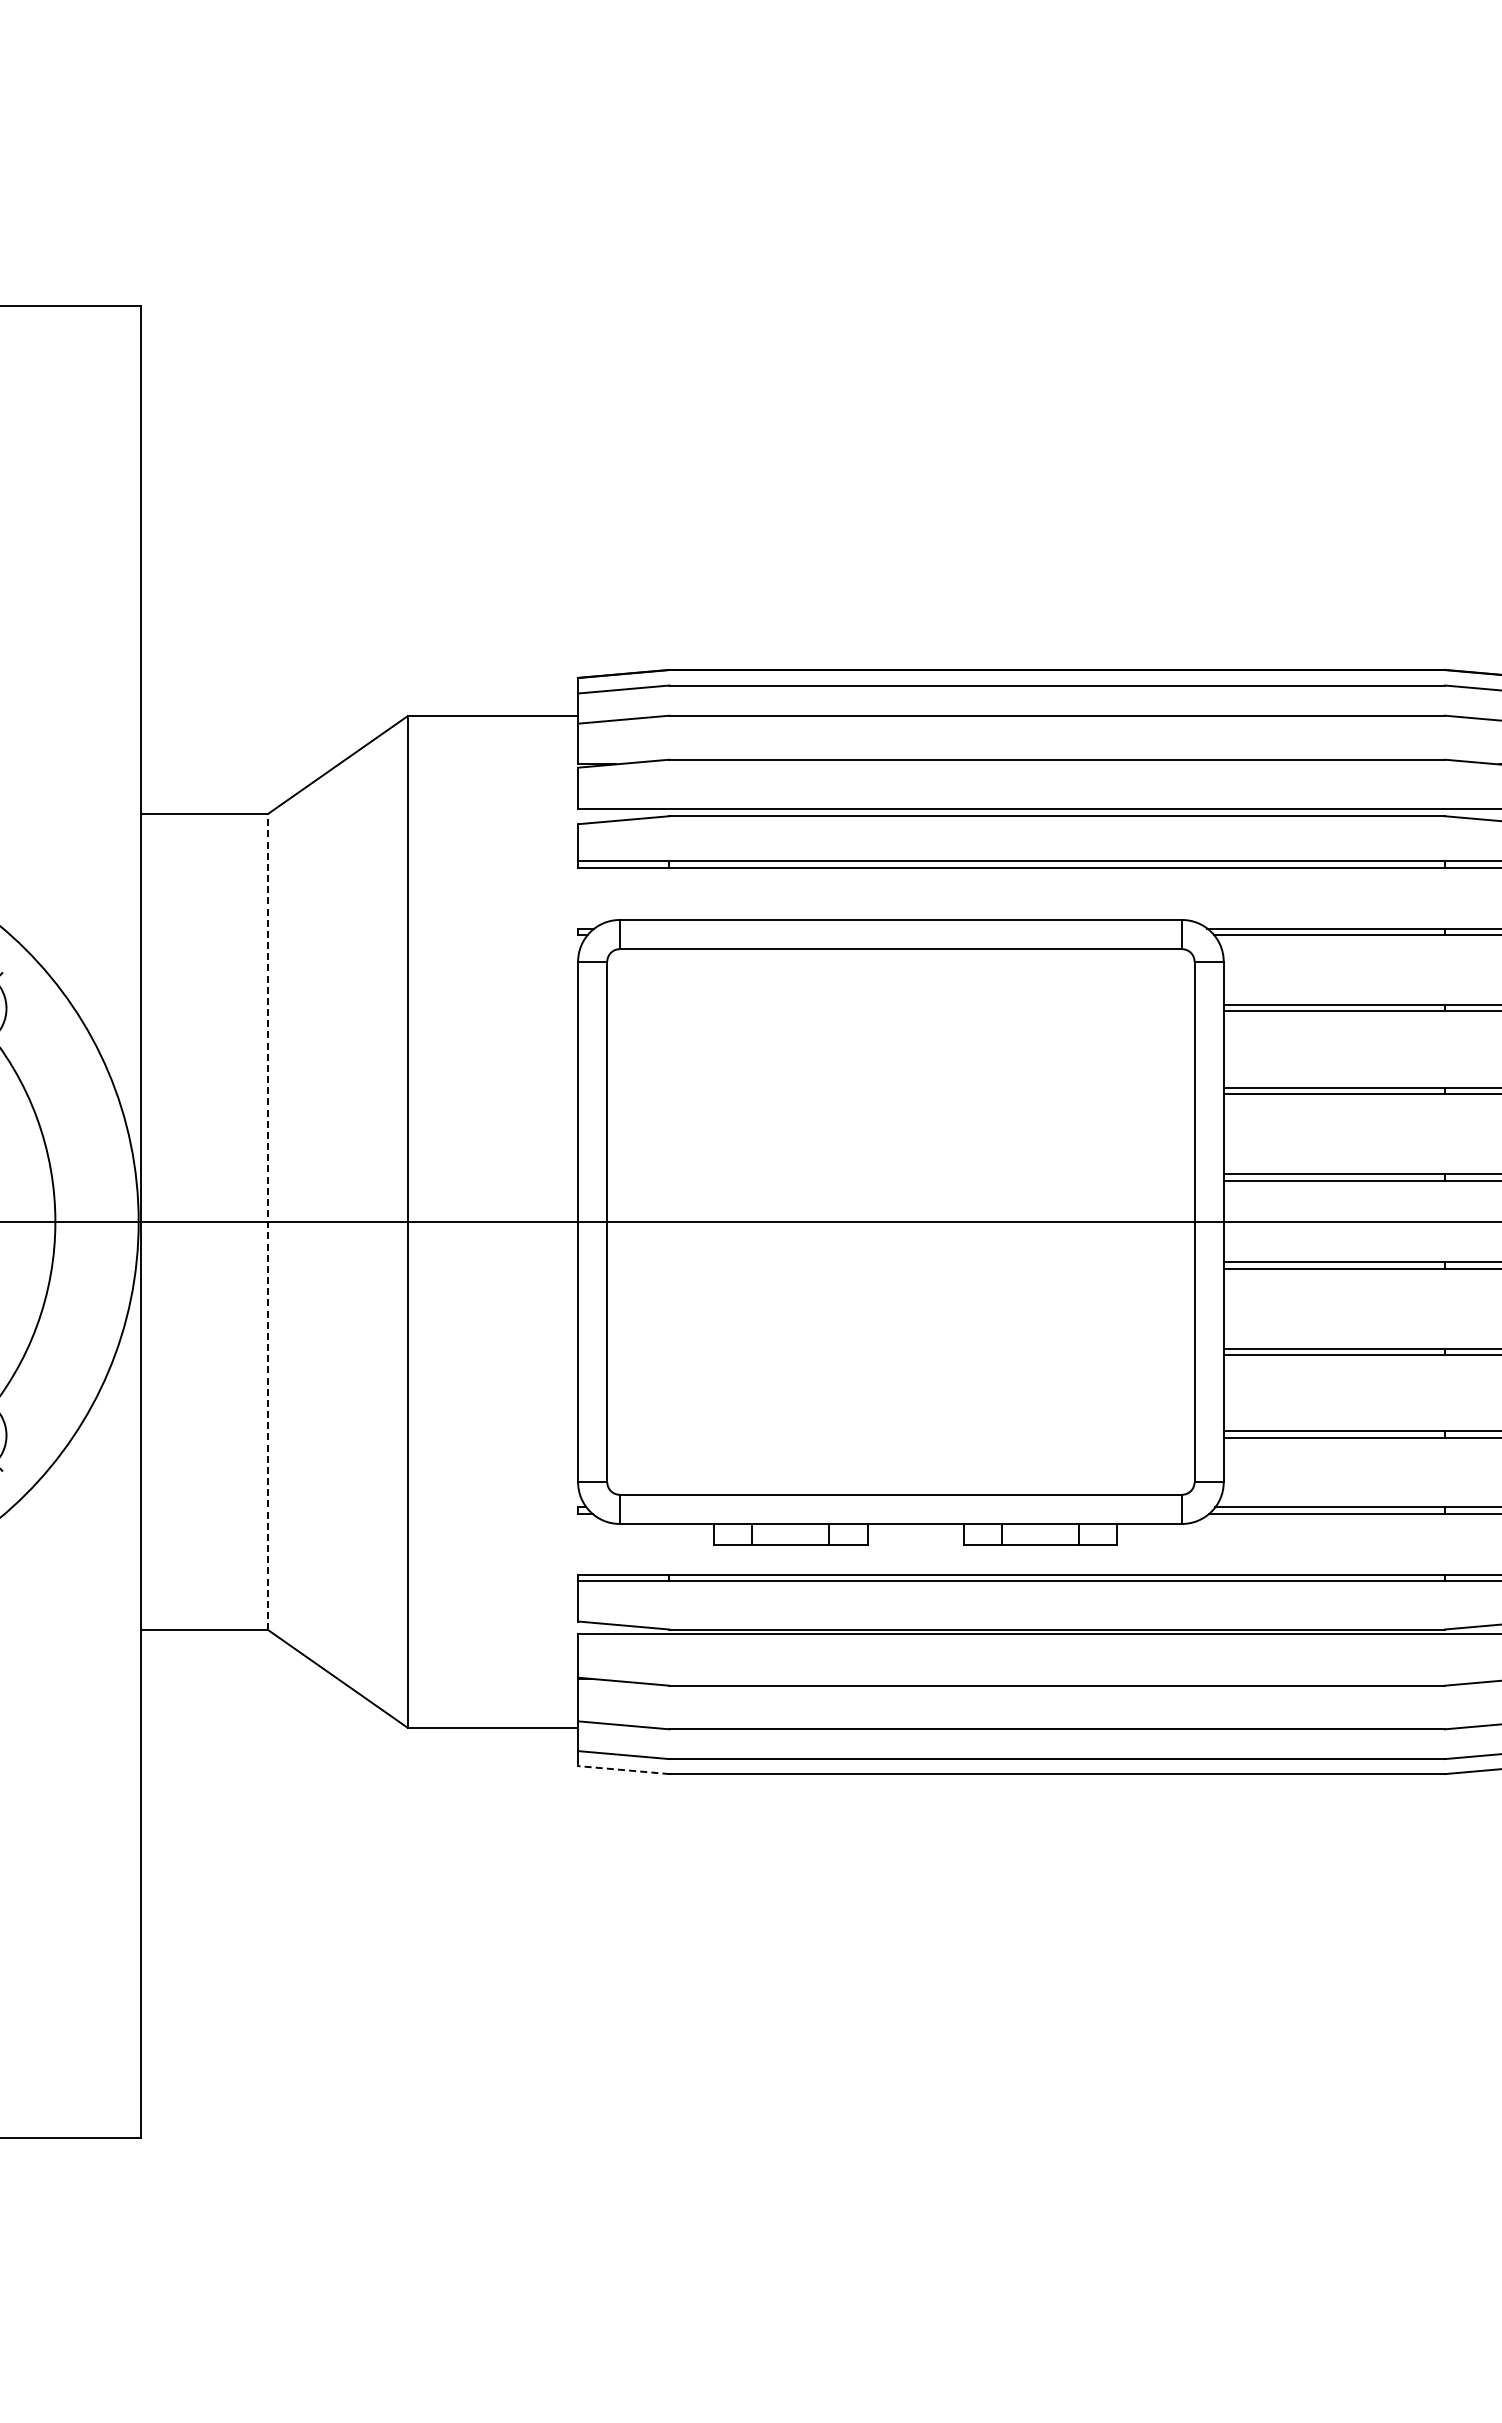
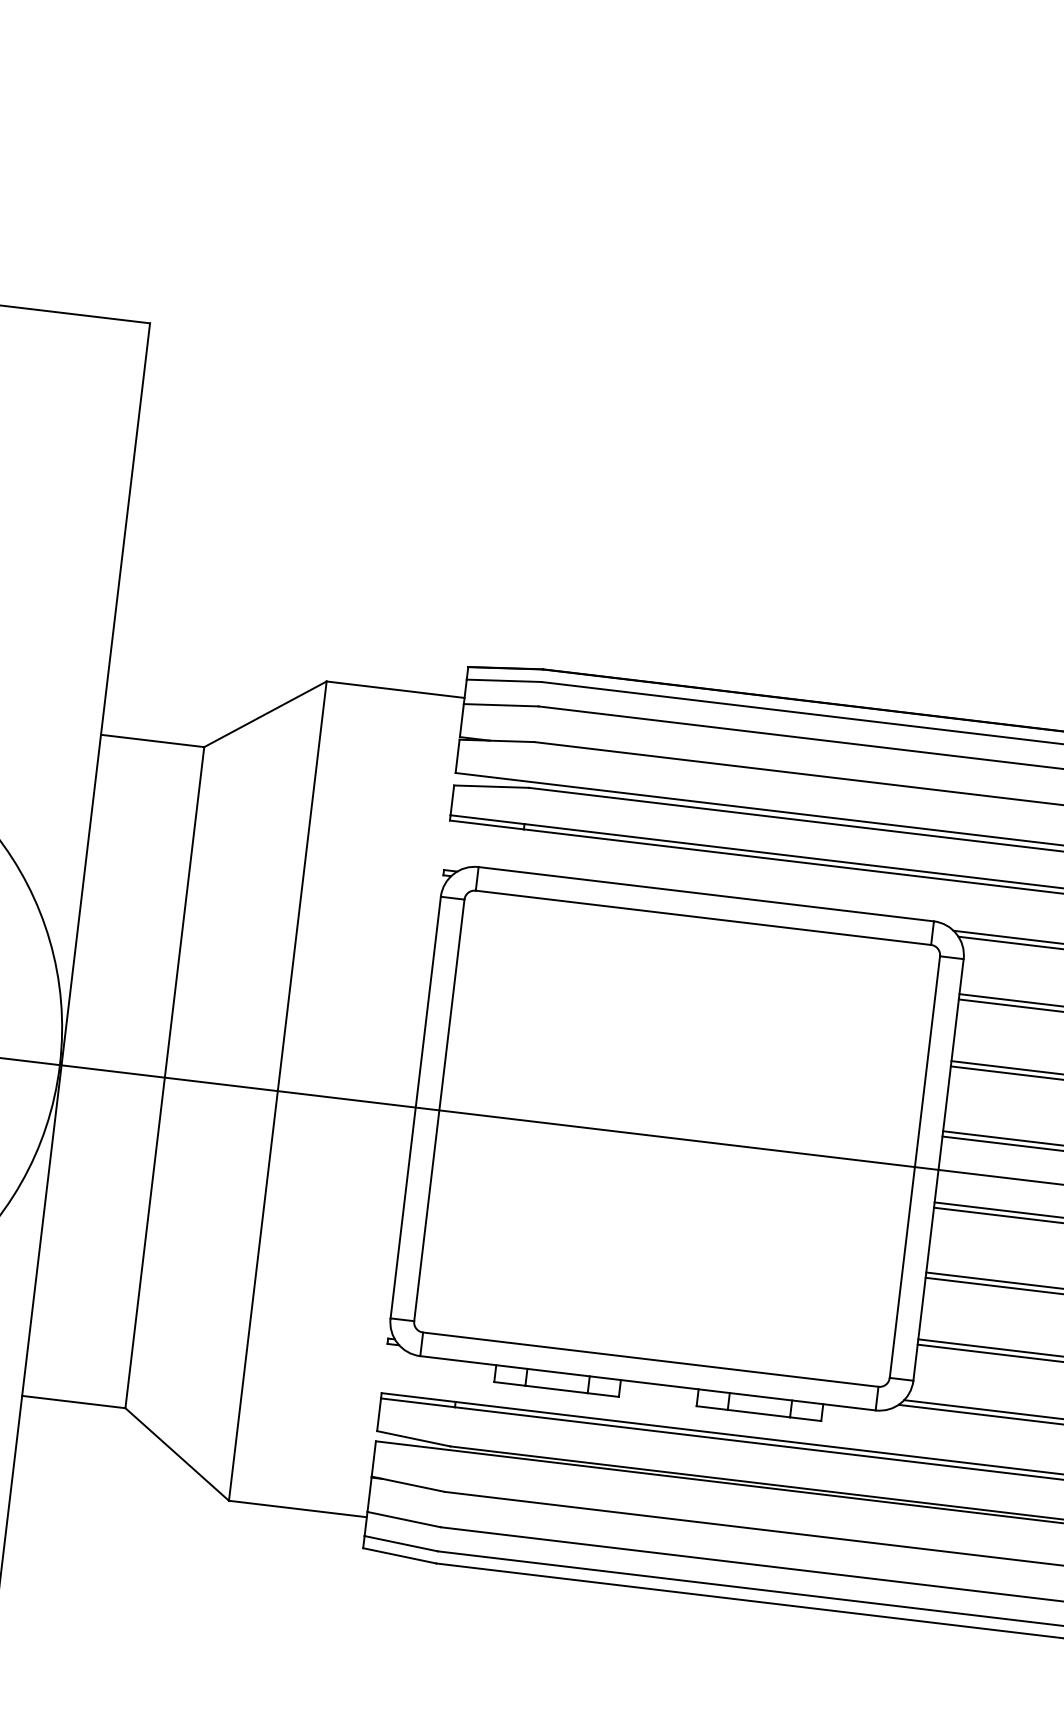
line: (268, 1221) -> (165, 1077), dashed -> solid
line: (623, 1770) -> (399, 1556), dashed -> solid

